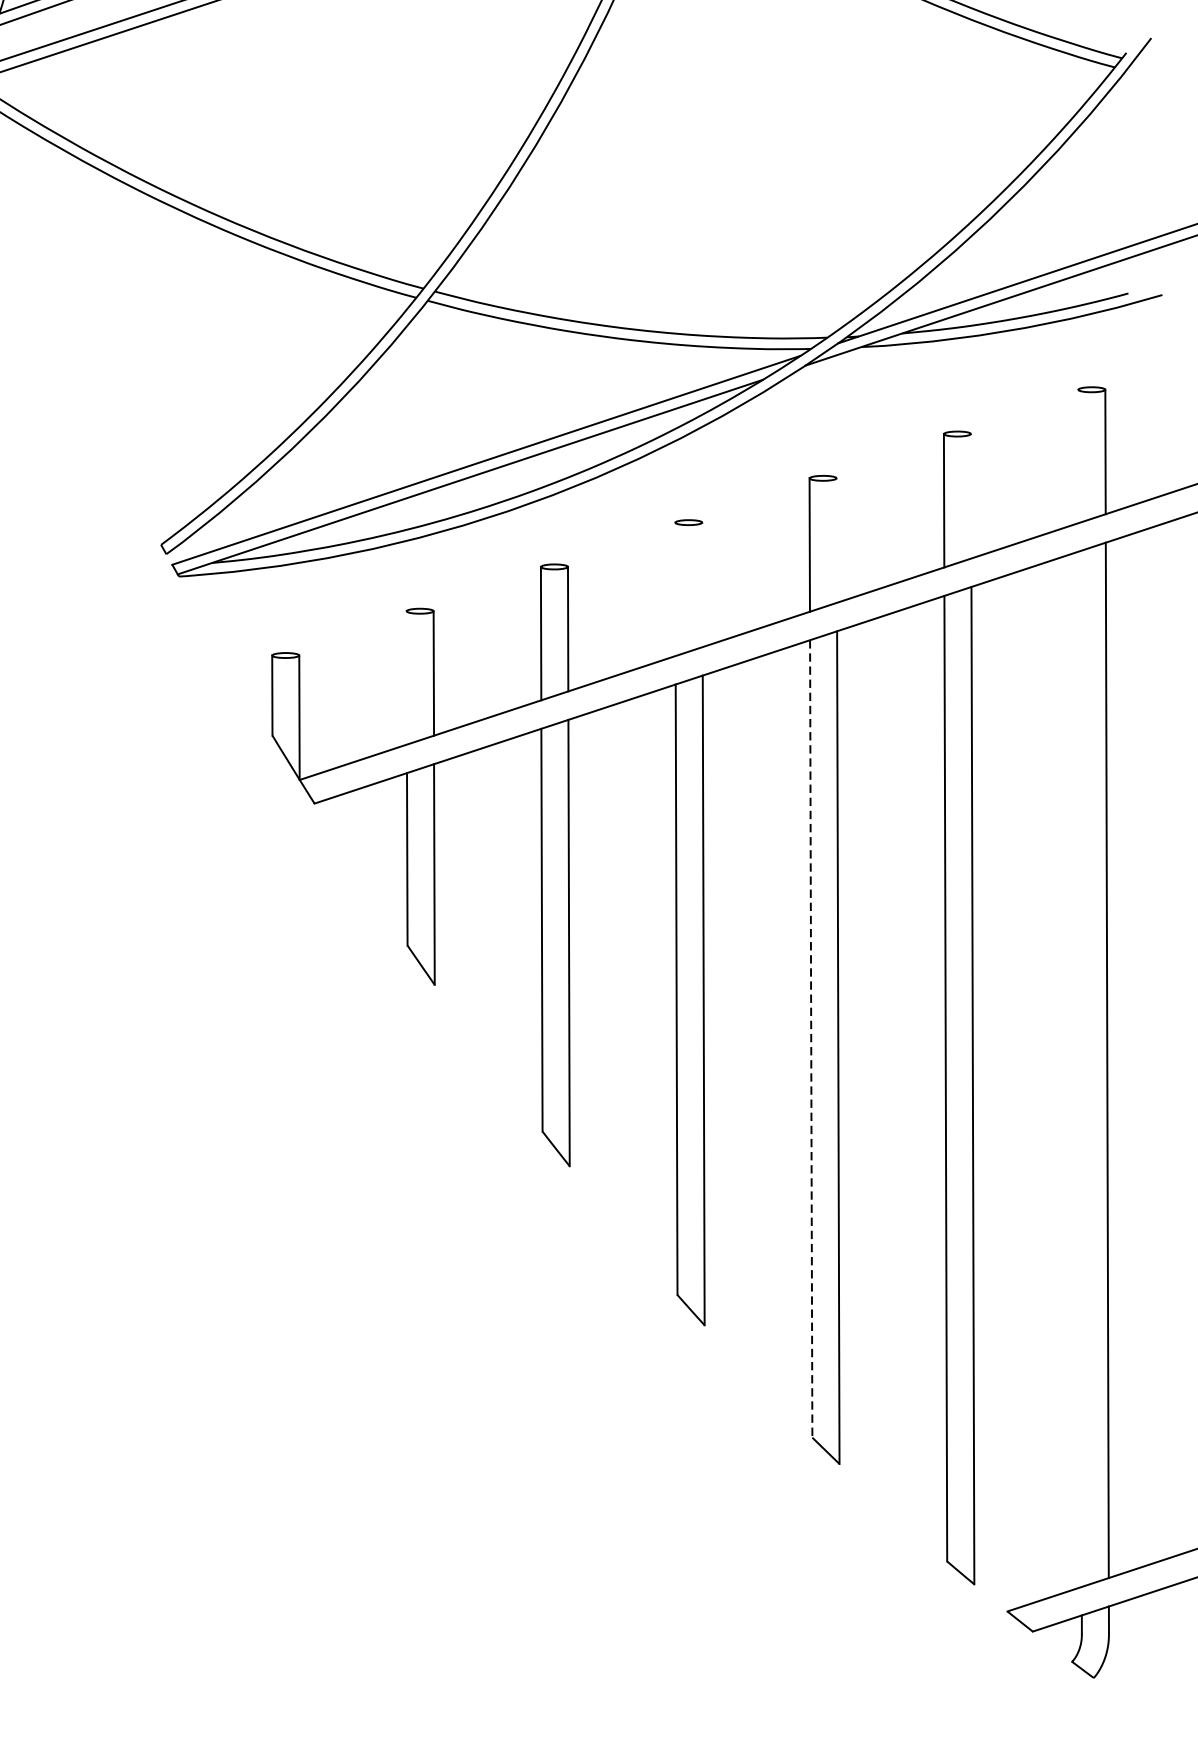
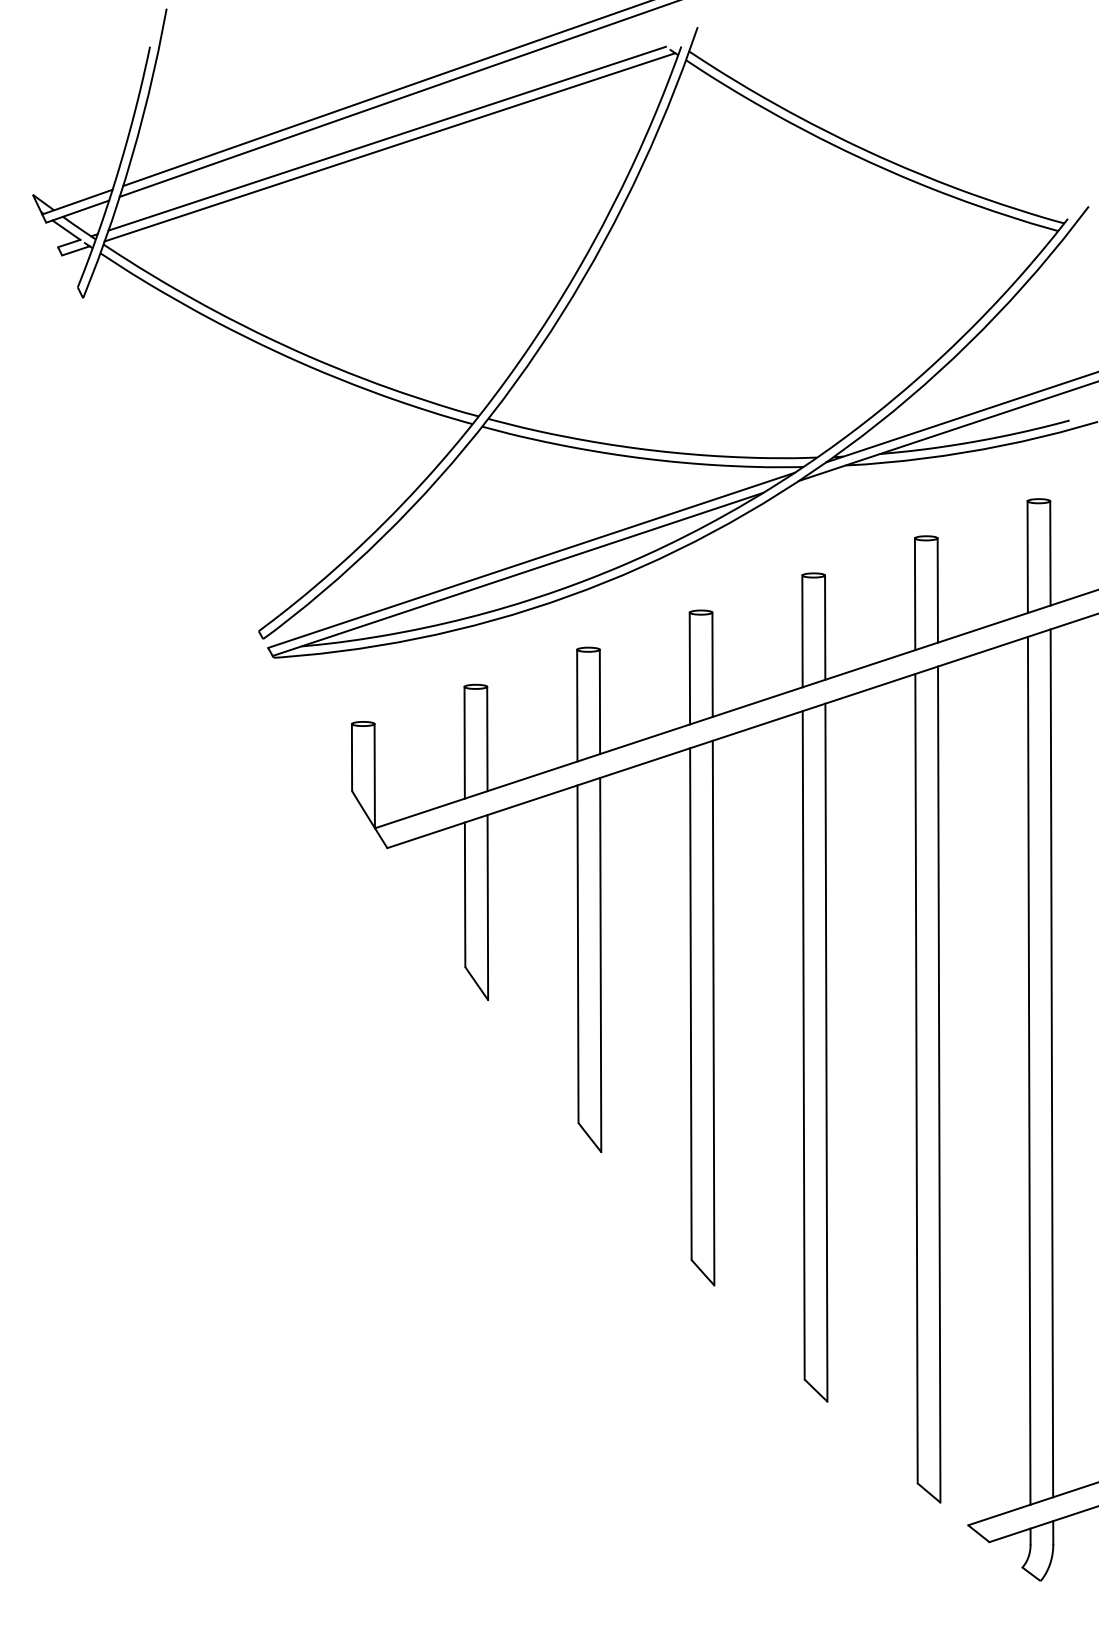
line: (1078, 456) -> (1027, 557), added
line: (970, 496) -> (937, 590), added
line: (837, 540) -> (825, 627), added
line: (702, 584) -> (712, 664), added
line: (674, 589) -> (689, 668), added
line: (406, 677) -> (464, 742), added
line: (810, 1039) -> (803, 1045), dashed -> solid
line: (1079, 1068) -> (1028, 1070), added

